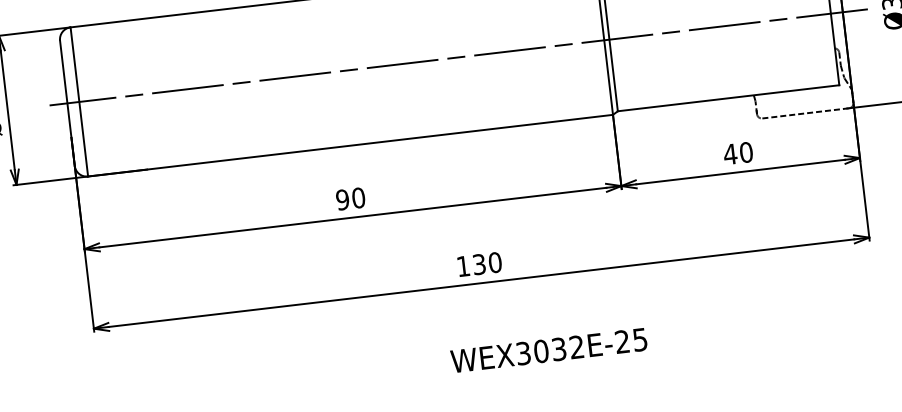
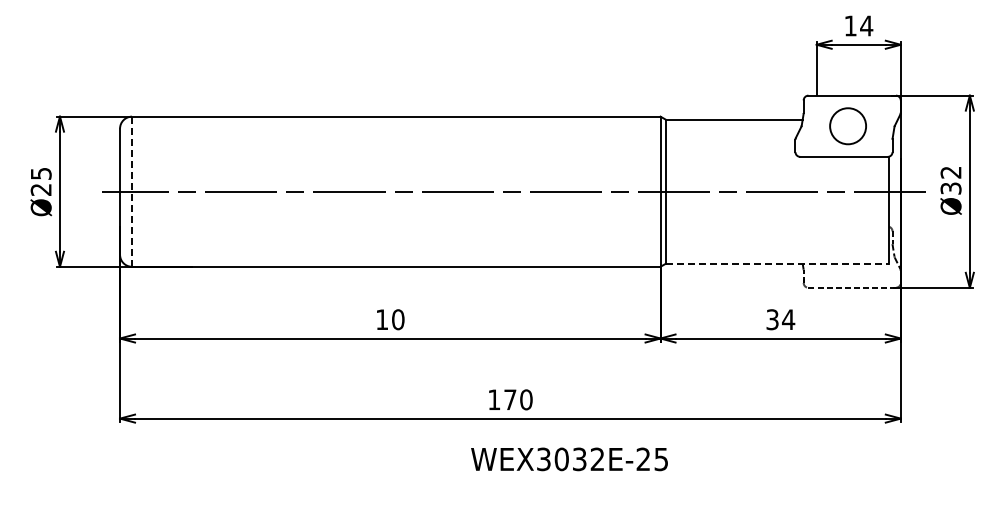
line: (728, 97) -> (777, 263), solid -> dashed
line: (79, 102) -> (132, 192), solid -> dashed
text: (738, 153) -> (780, 319), 40 -> 34
text: (341, 199) -> (381, 319), 90 -> 10
text: (479, 264) -> (510, 399), 130 -> 170
text: (549, 350) -> (569, 459), moved

